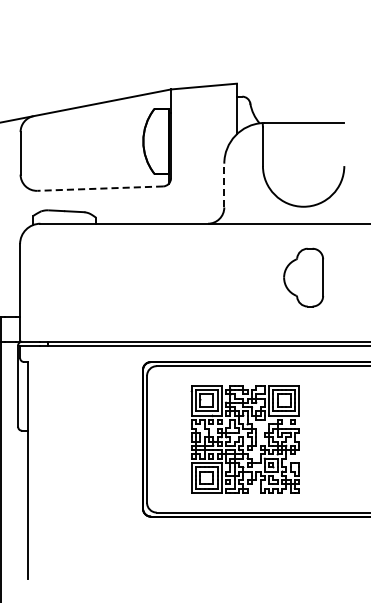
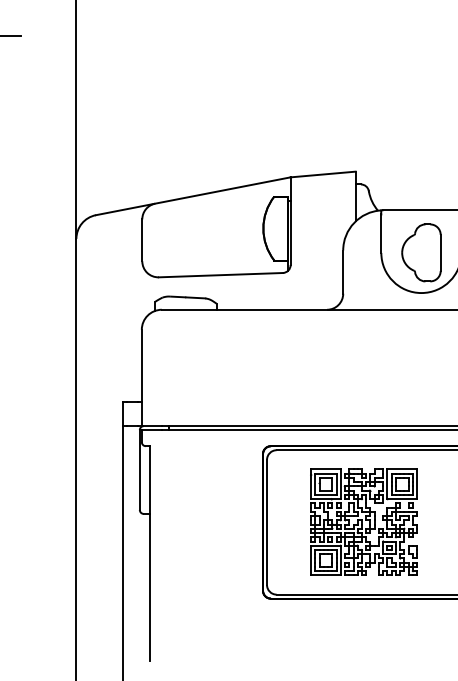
line: (224, 185) -> (343, 272), dashed -> solid
line: (99, 188) -> (220, 275), dashed -> solid
part: (303, 277) -> (421, 252), moved

